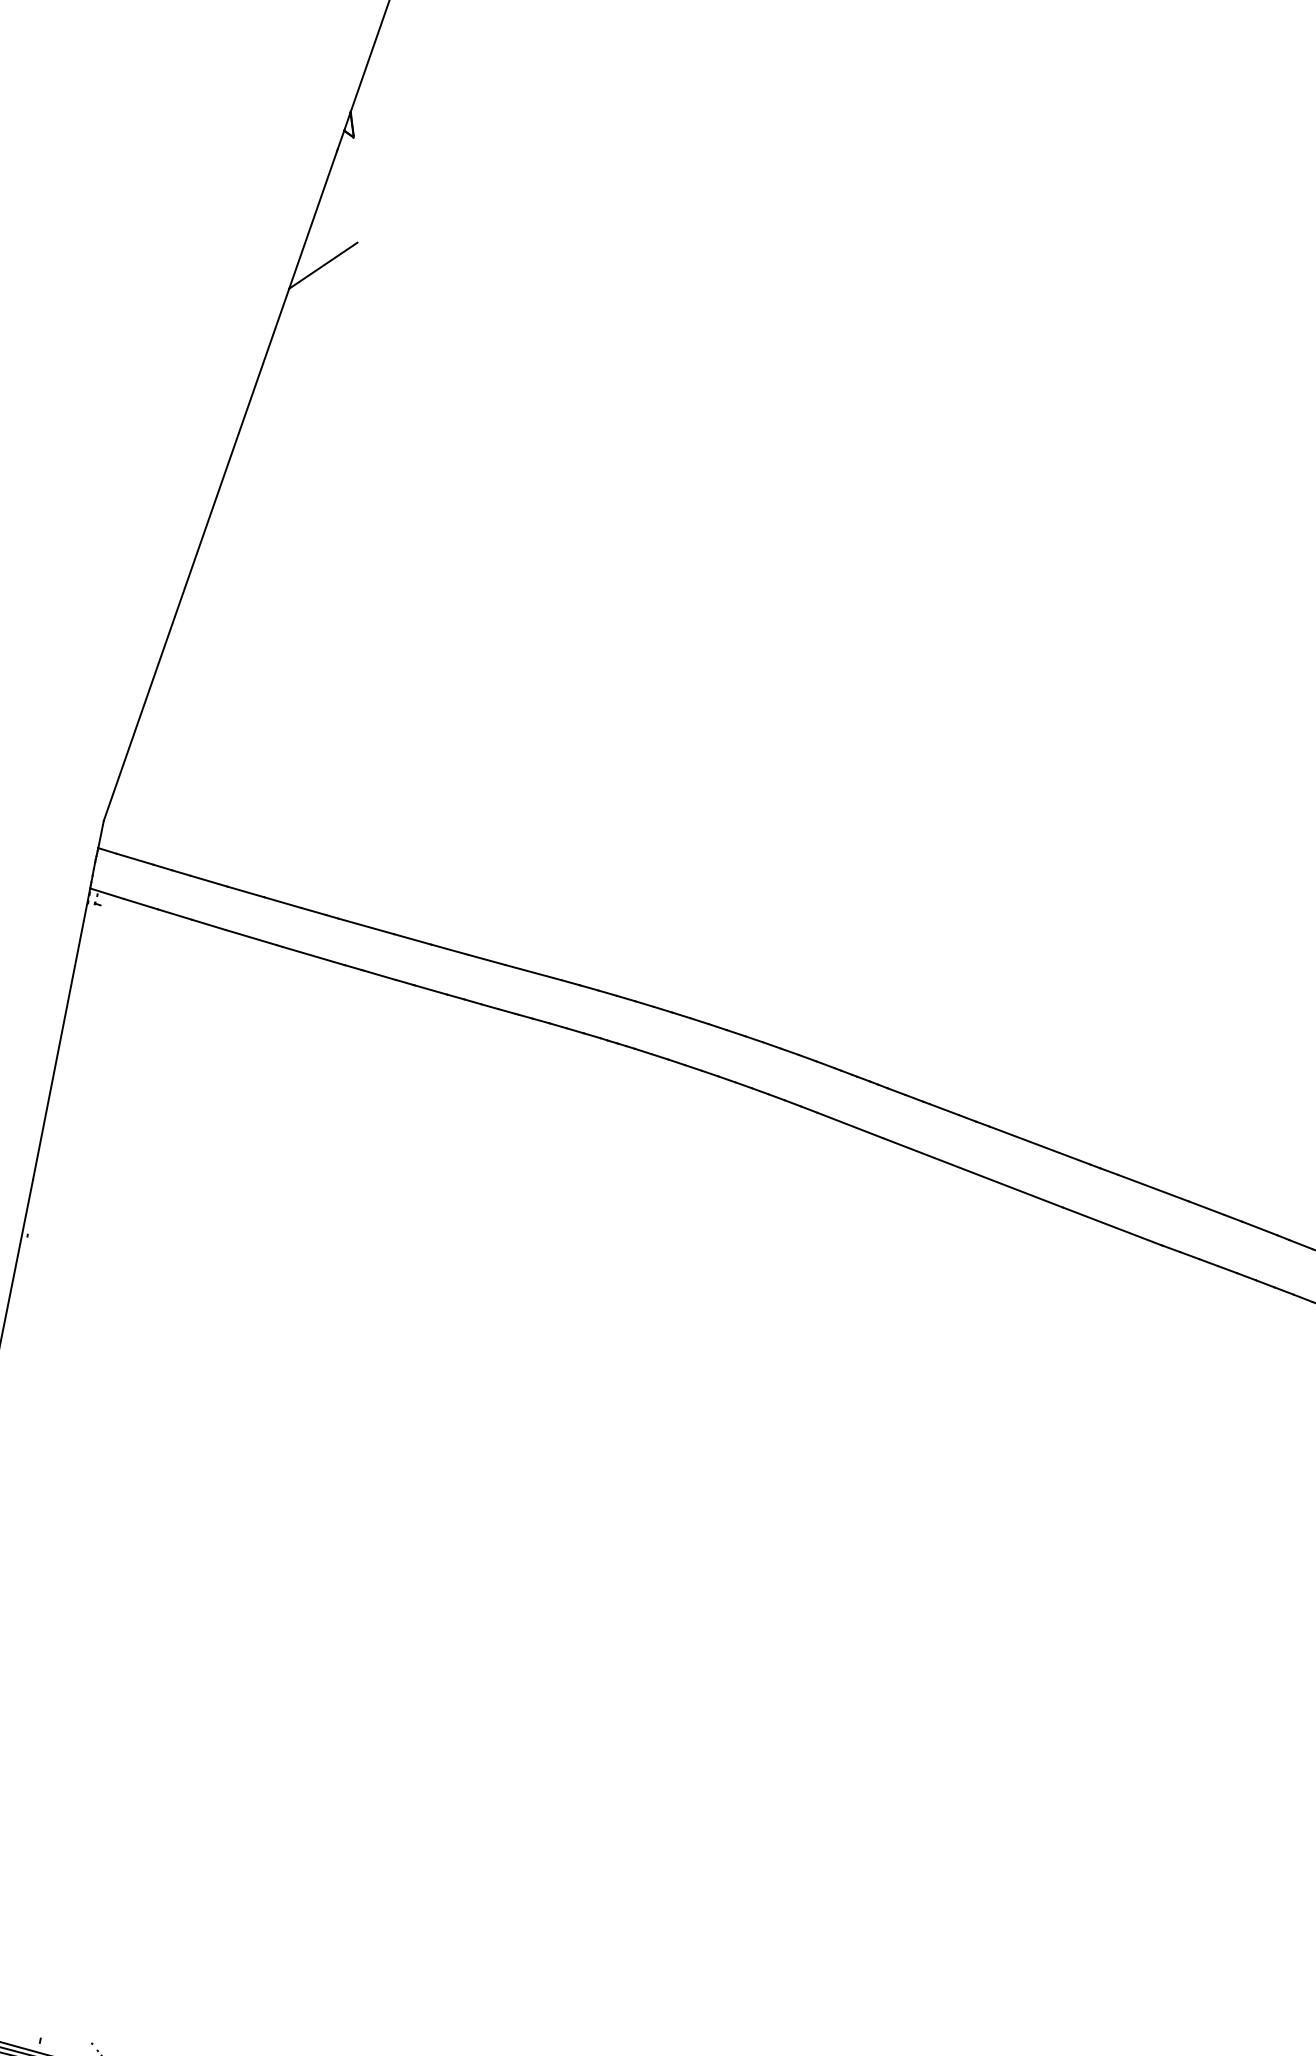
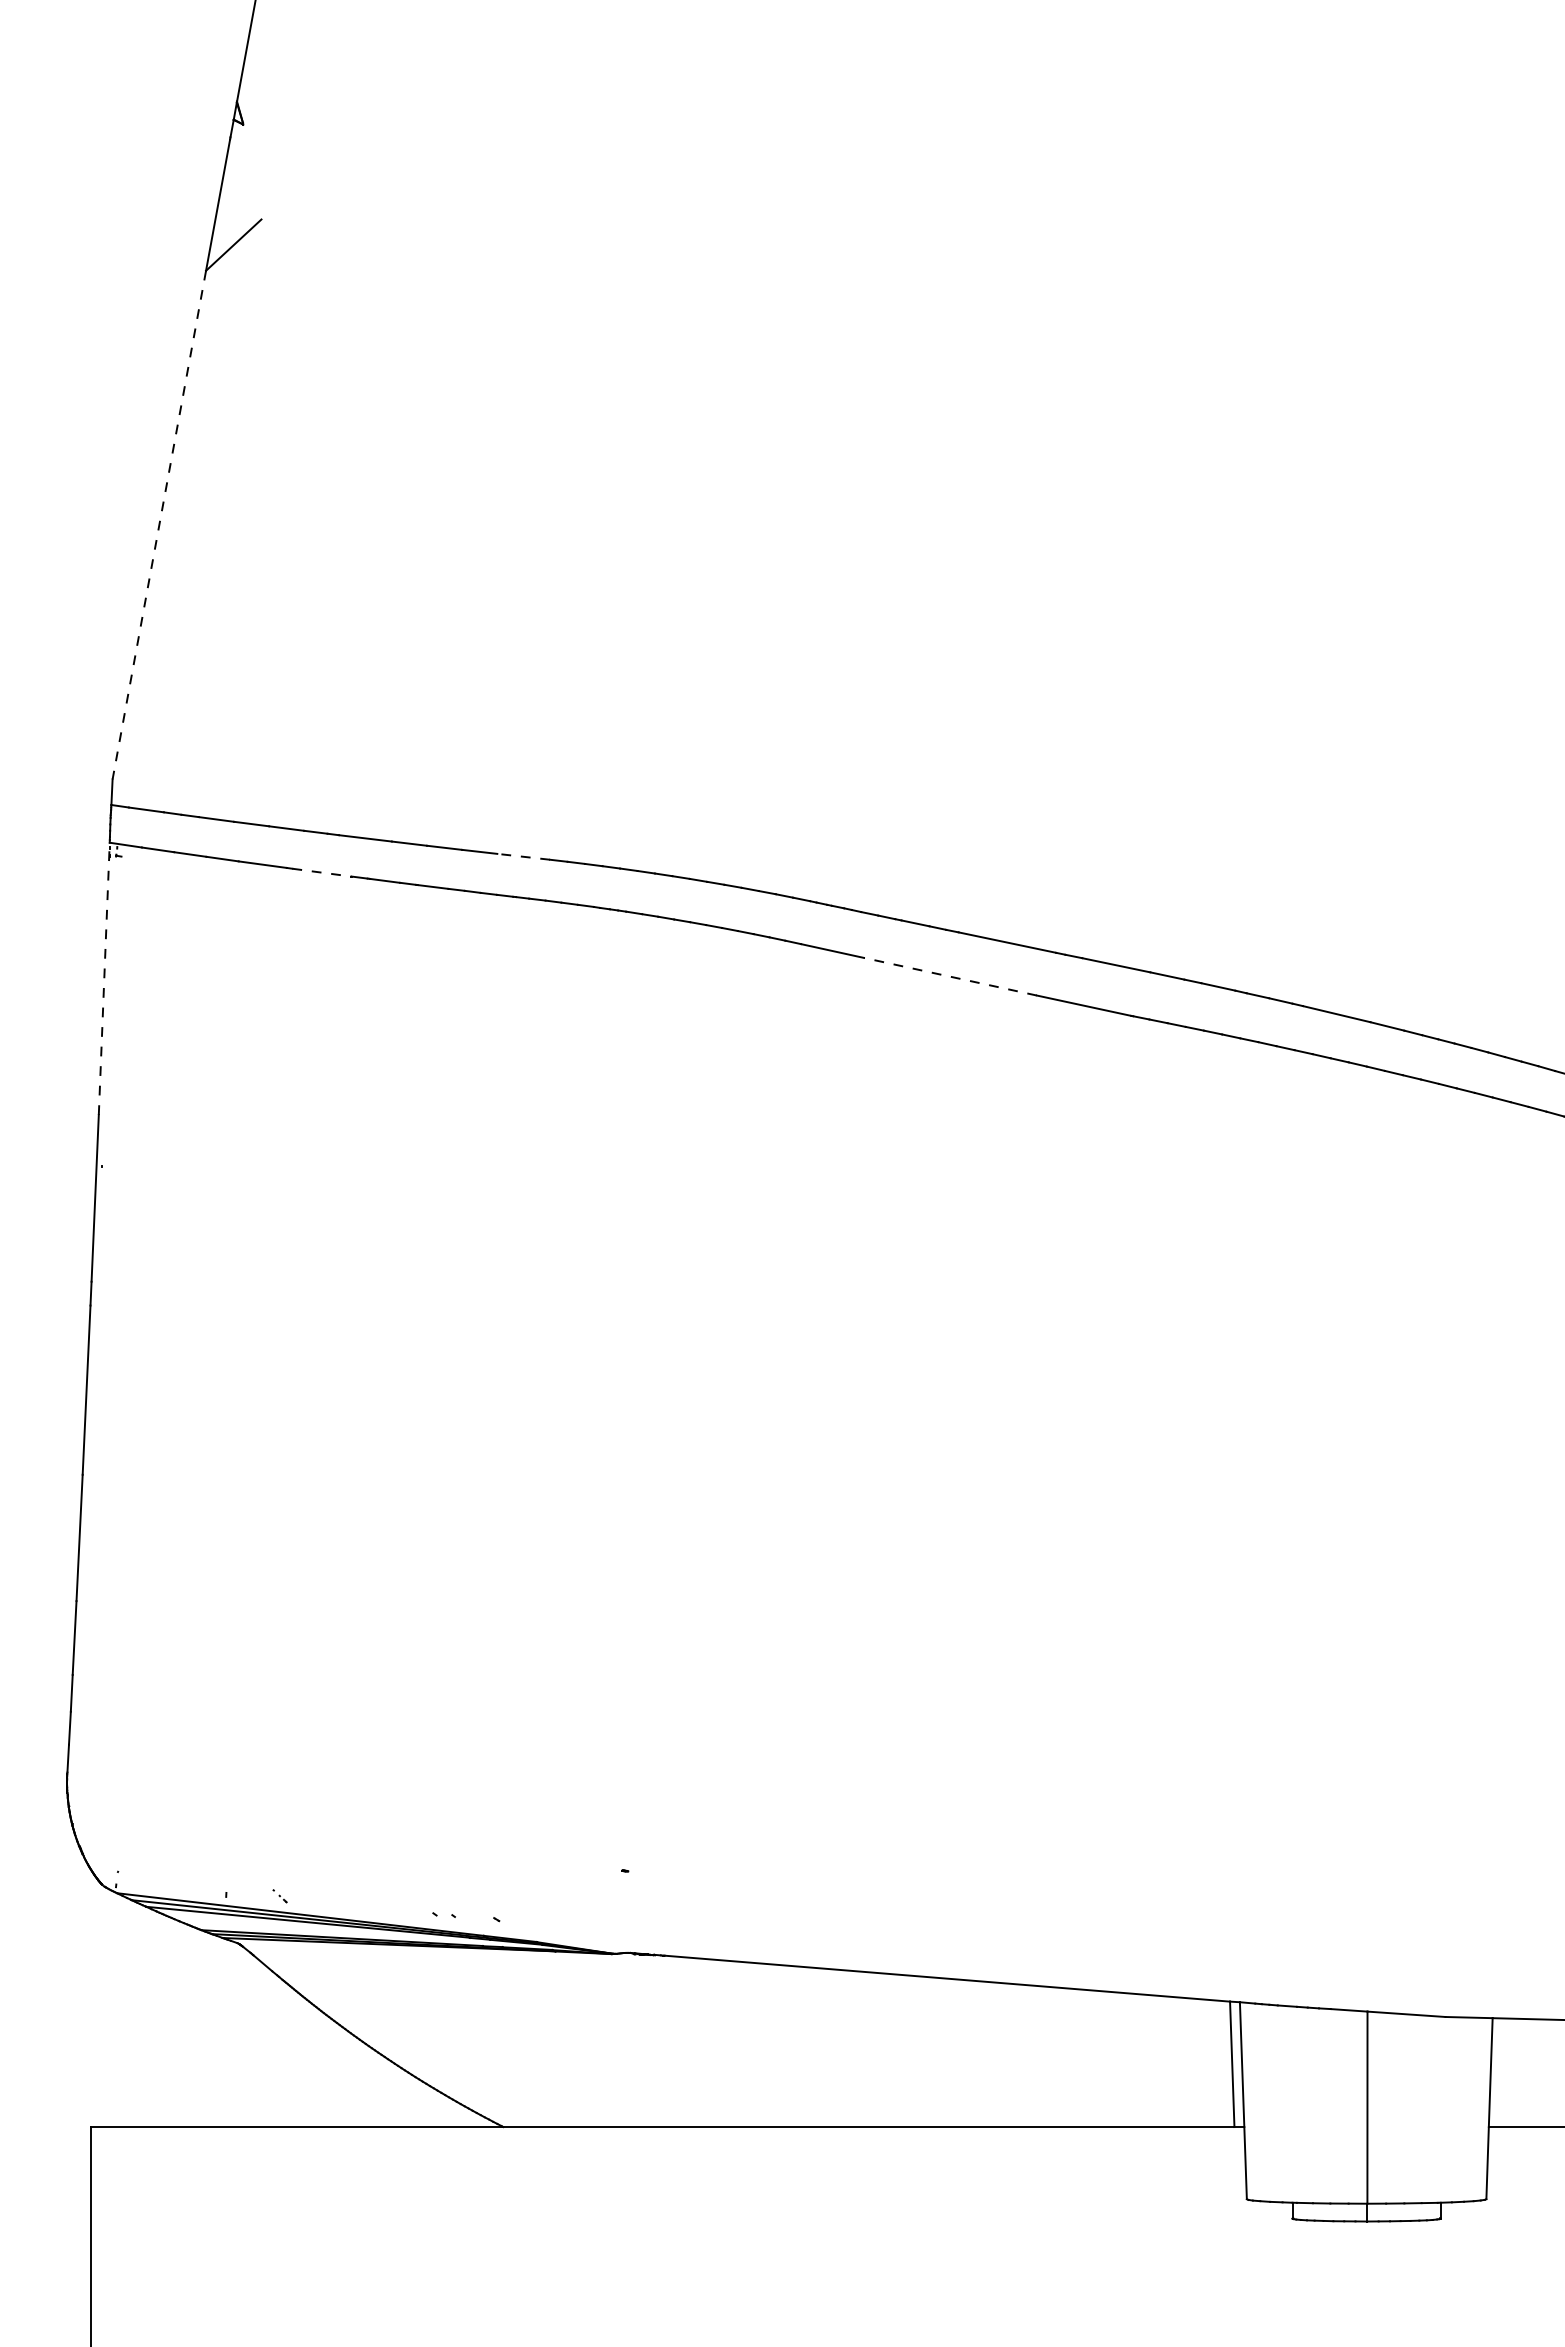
line: (196, 555) -> (159, 525), solid -> dashed
line: (313, 955) -> (321, 872), solid -> dashed
line: (533, 972) -> (523, 856), solid -> dashed
line: (61, 1033) -> (104, 978), solid -> dashed
line: (972, 1172) -> (949, 976), solid -> dashed

